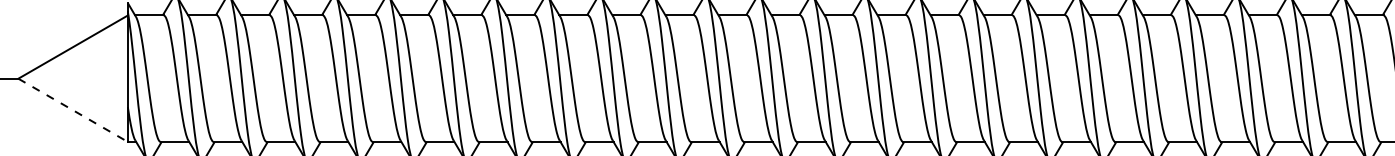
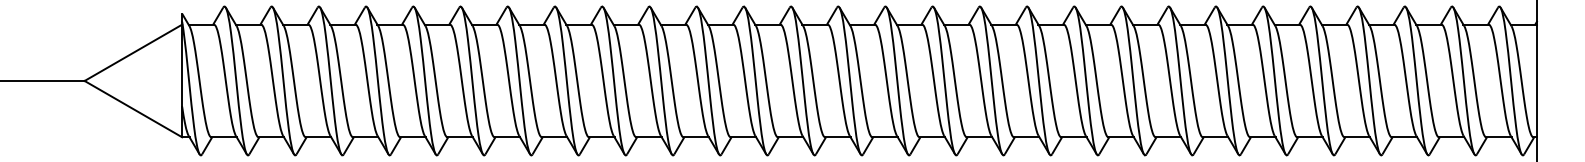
line: (73, 110) -> (133, 109), dashed -> solid

